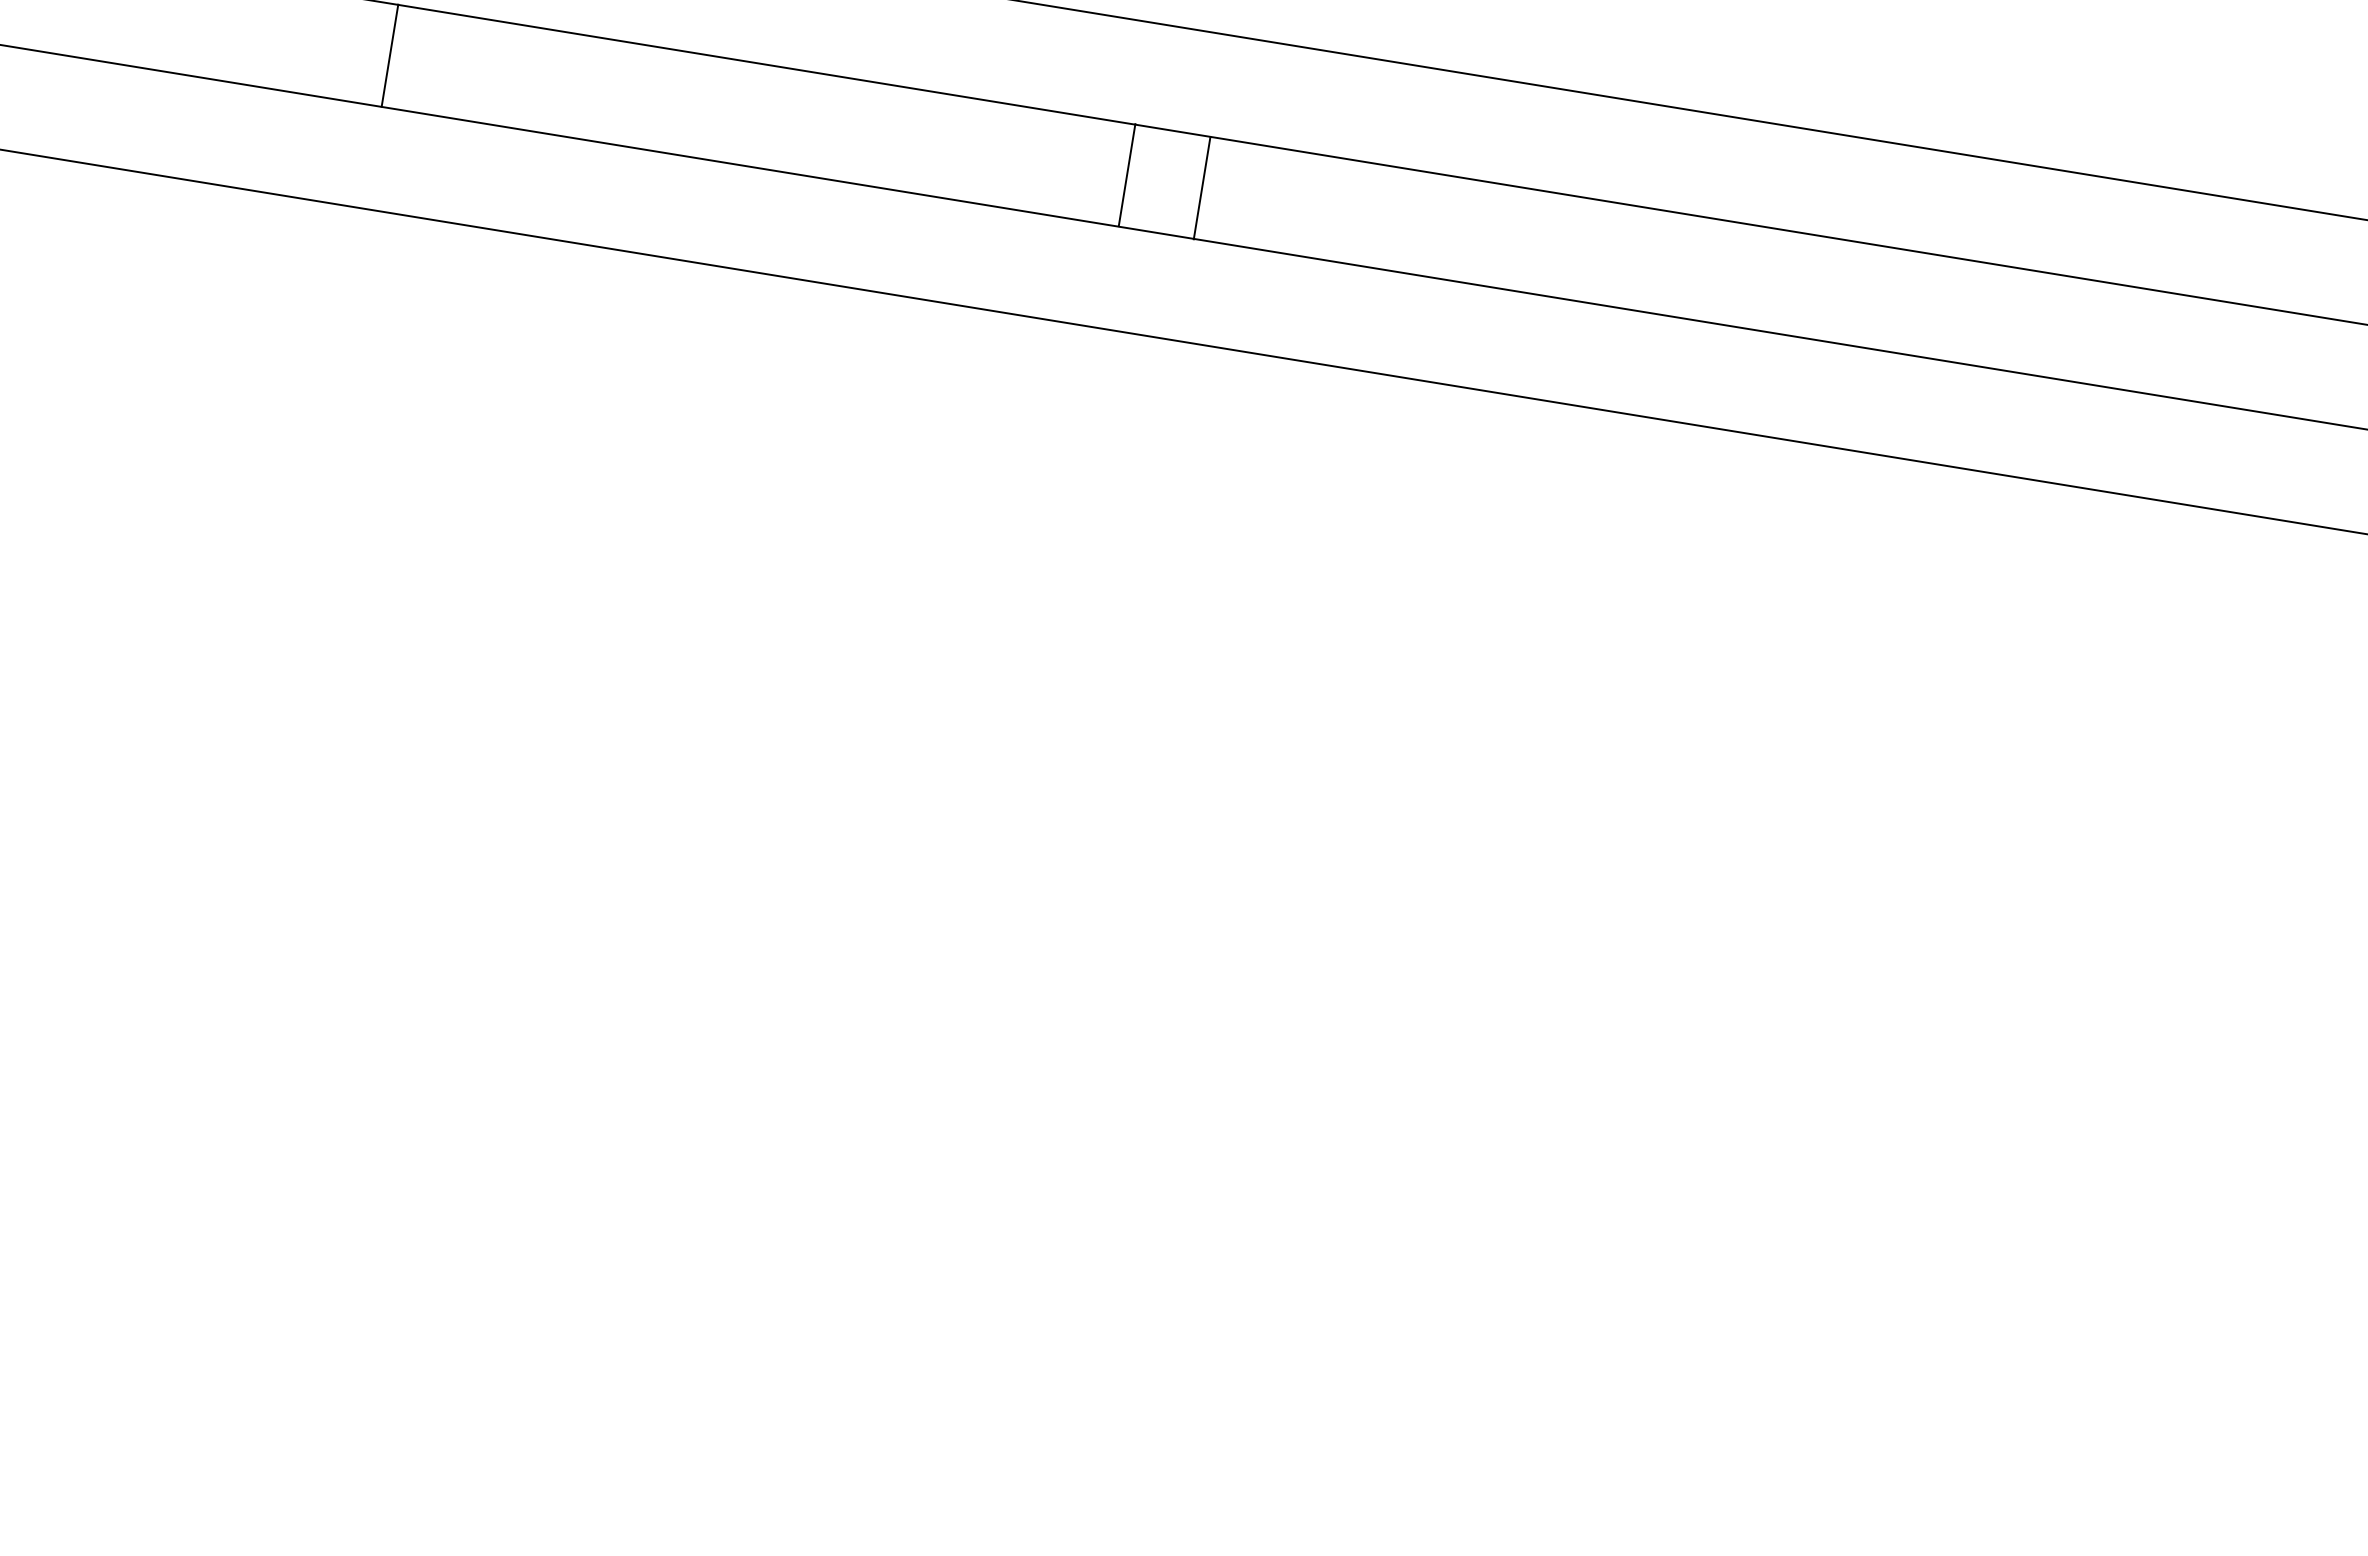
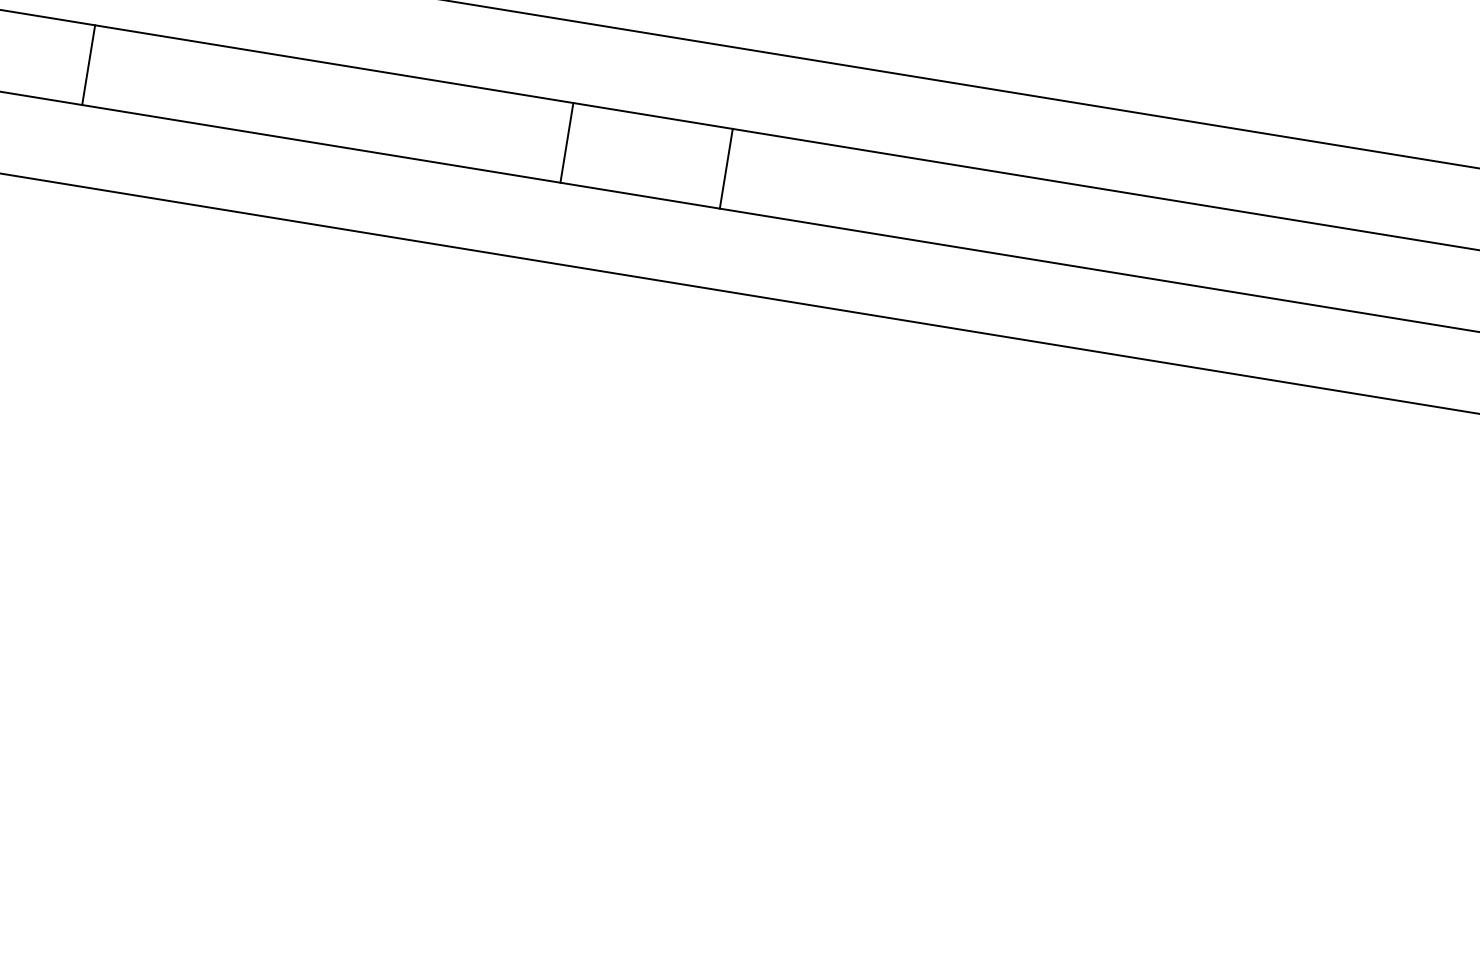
line: (389, 55) -> (88, 65), moved
line: (1126, 175) -> (566, 143), moved
line: (1201, 188) -> (725, 168), moved

